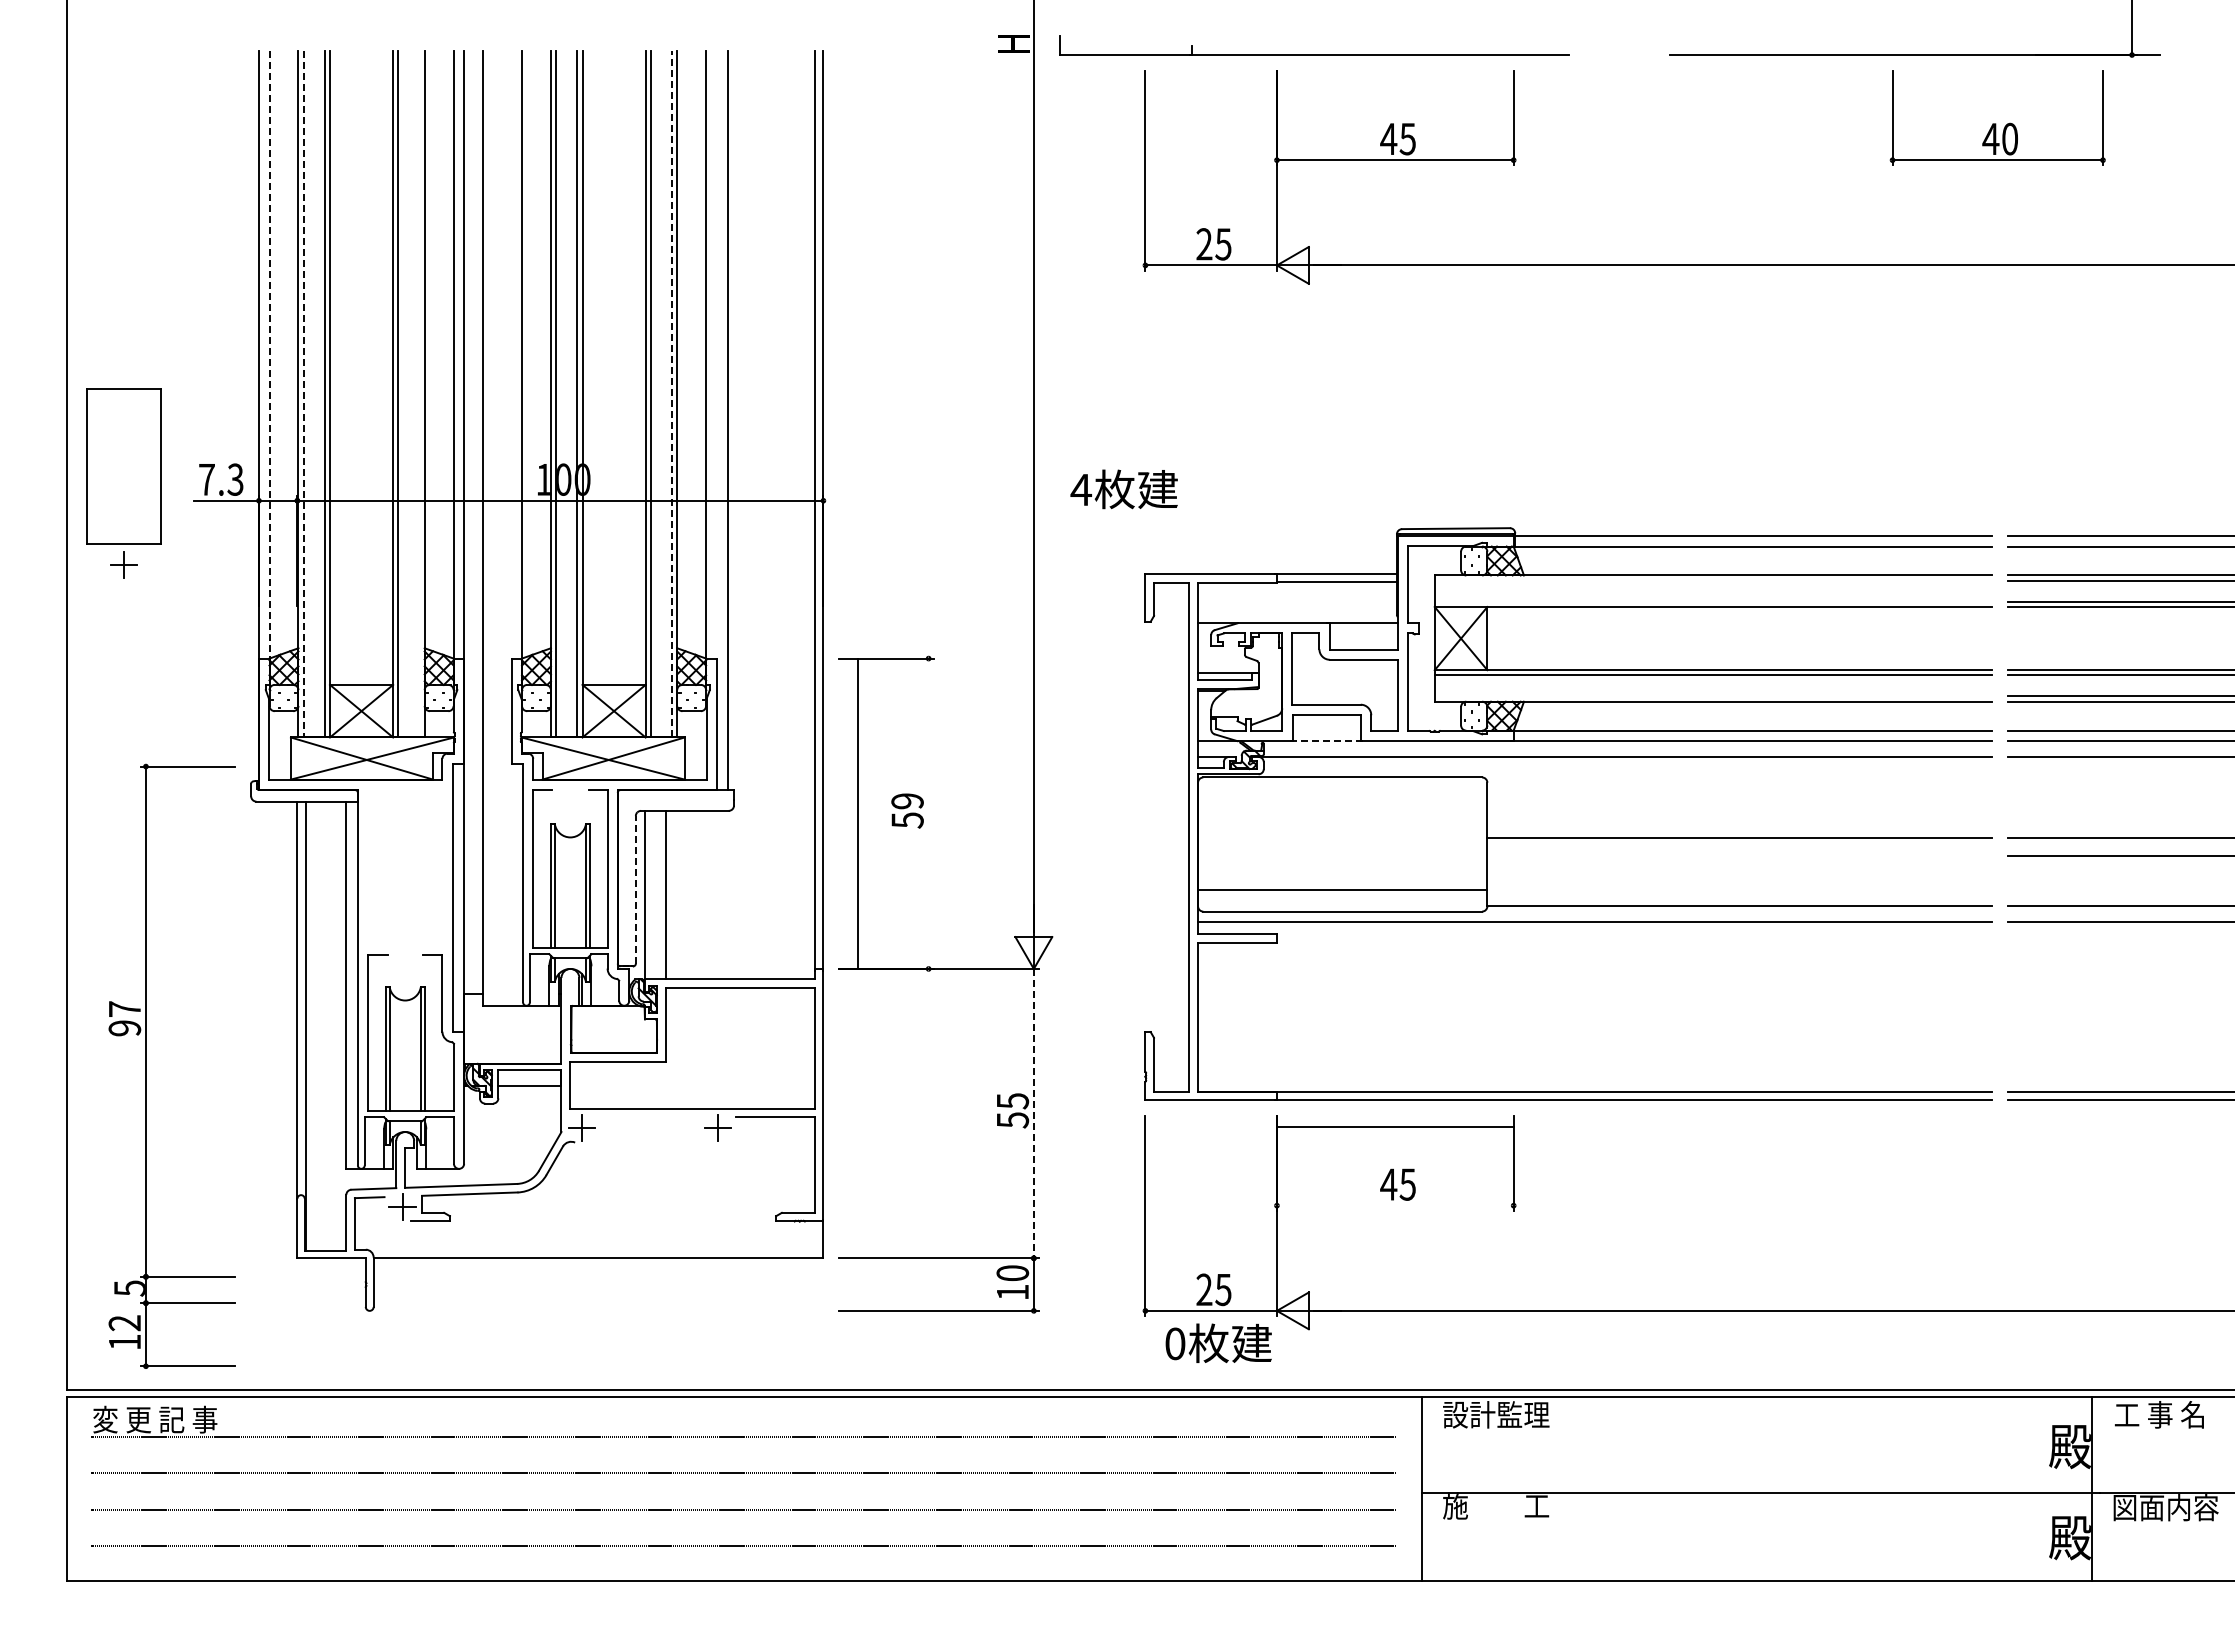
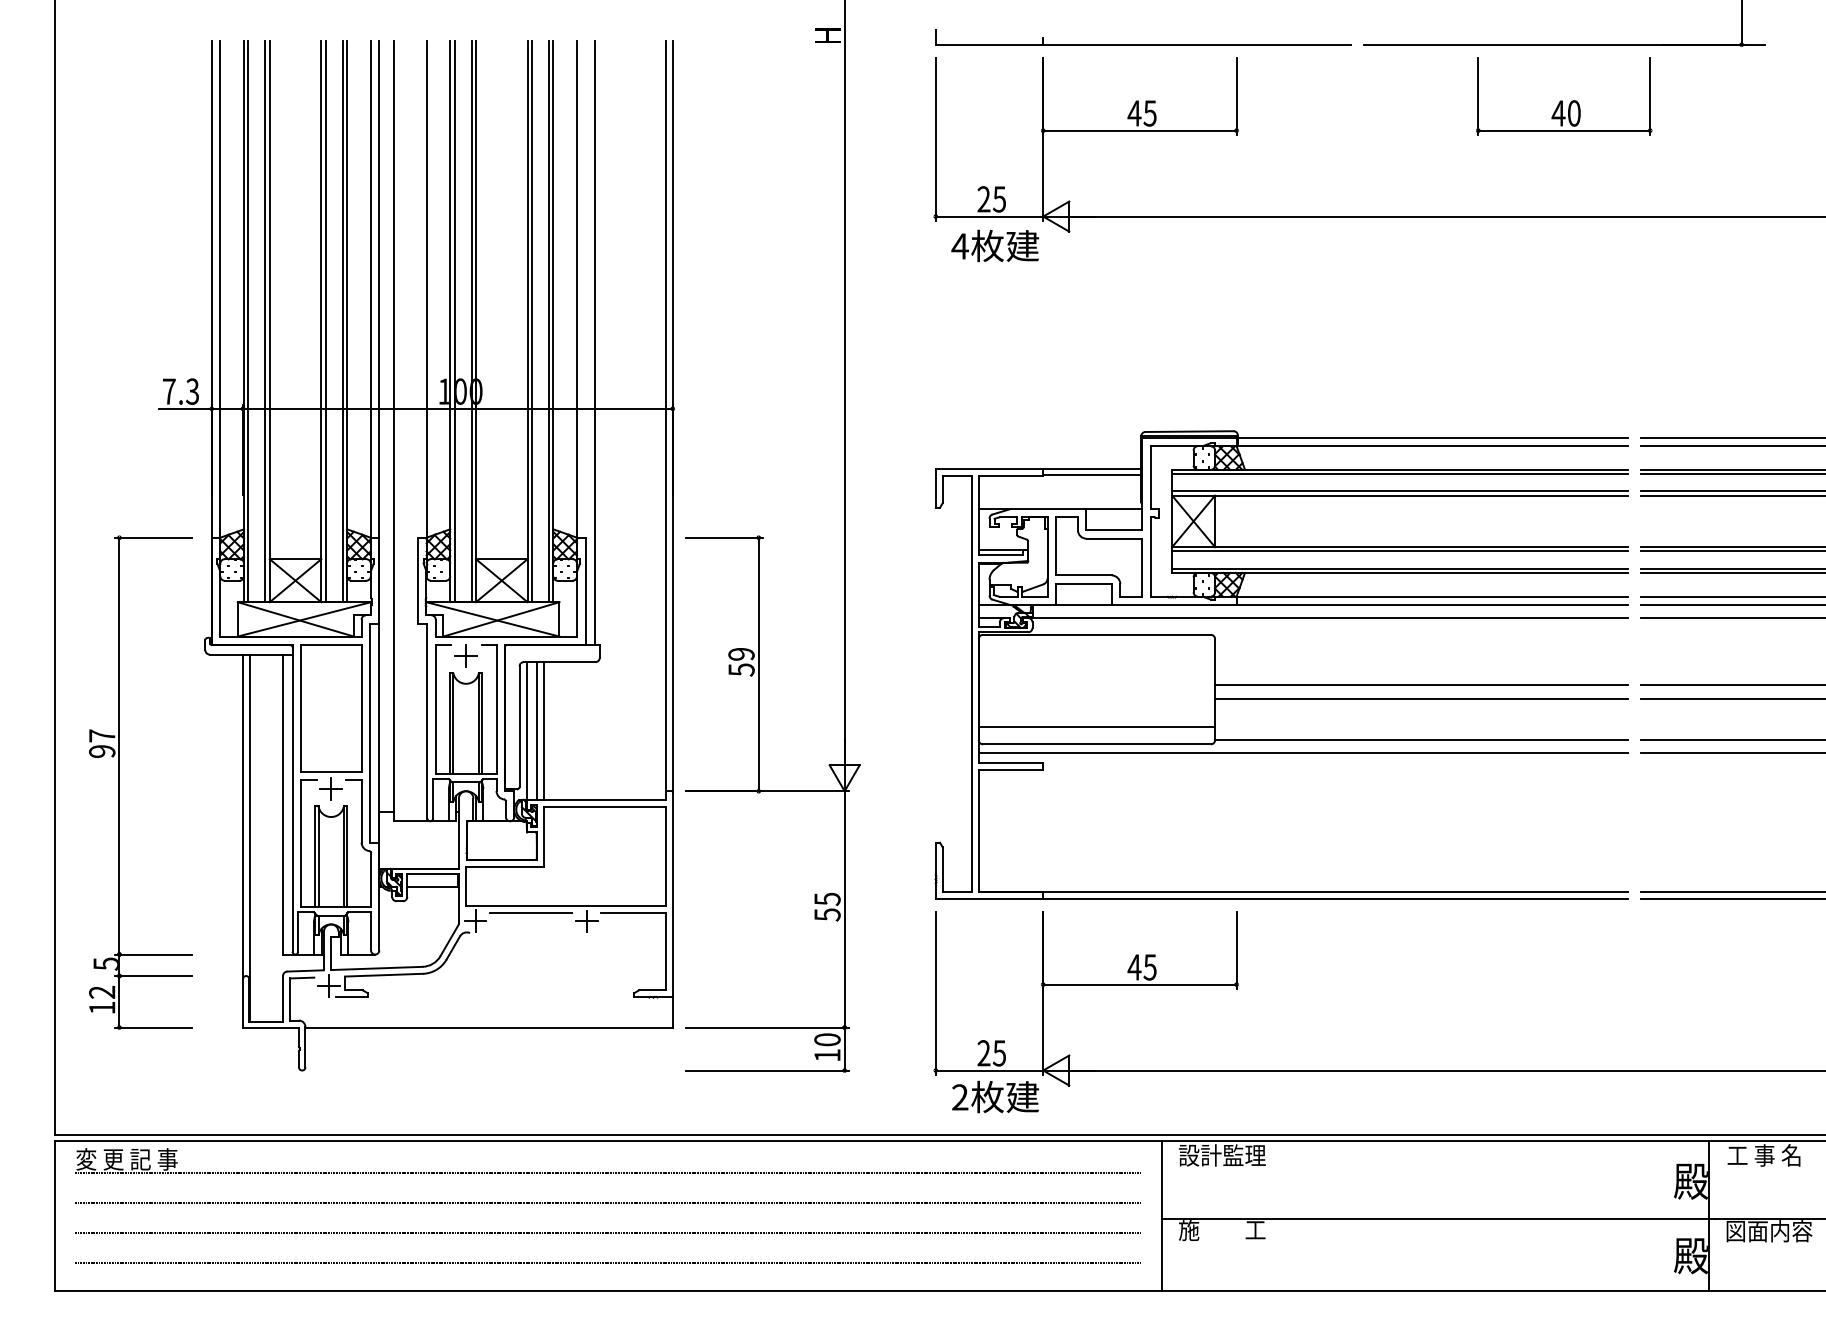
part: (1314, 54) -> (1143, 44), moved
part: (1996, 123) -> (1563, 100), moved
line: (269, 356) -> (220, 290), dashed -> solid
line: (671, 393) -> (548, 321), dashed -> solid
line: (303, 394) -> (248, 322), dashed -> solid
line: (419, 394) -> (342, 322), added
part: (123, 483) -> (330, 722), moved
text: (1123, 489) -> (994, 246), moved
line: (1713, 580) -> (1399, 473), added
line: (1713, 601) -> (1399, 491), added
line: (1713, 696) -> (1399, 568), added
line: (1326, 741) -> (1083, 605), dashed -> solid
part: (570, 802) -> (466, 655), added
line: (857, 813) -> (758, 664), moved
line: (1739, 856) -> (1421, 699), added
line: (635, 889) -> (519, 726), dashed -> solid
line: (657, 894) -> (537, 730), added
part: (146, 1065) -> (119, 781), moved
line: (1033, 1113) -> (844, 909), dashed -> solid
line: (649, 1117) -> (530, 912), added
line: (1394, 1126) -> (1139, 984), moved
text: (1175, 1343) -> (960, 1097), 0 -> 2

